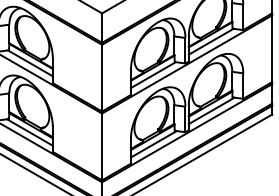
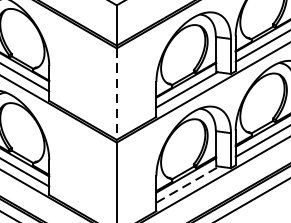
line: (102, 78) -> (117, 94), solid -> dashed
line: (154, 144) -> (188, 184), solid -> dashed

